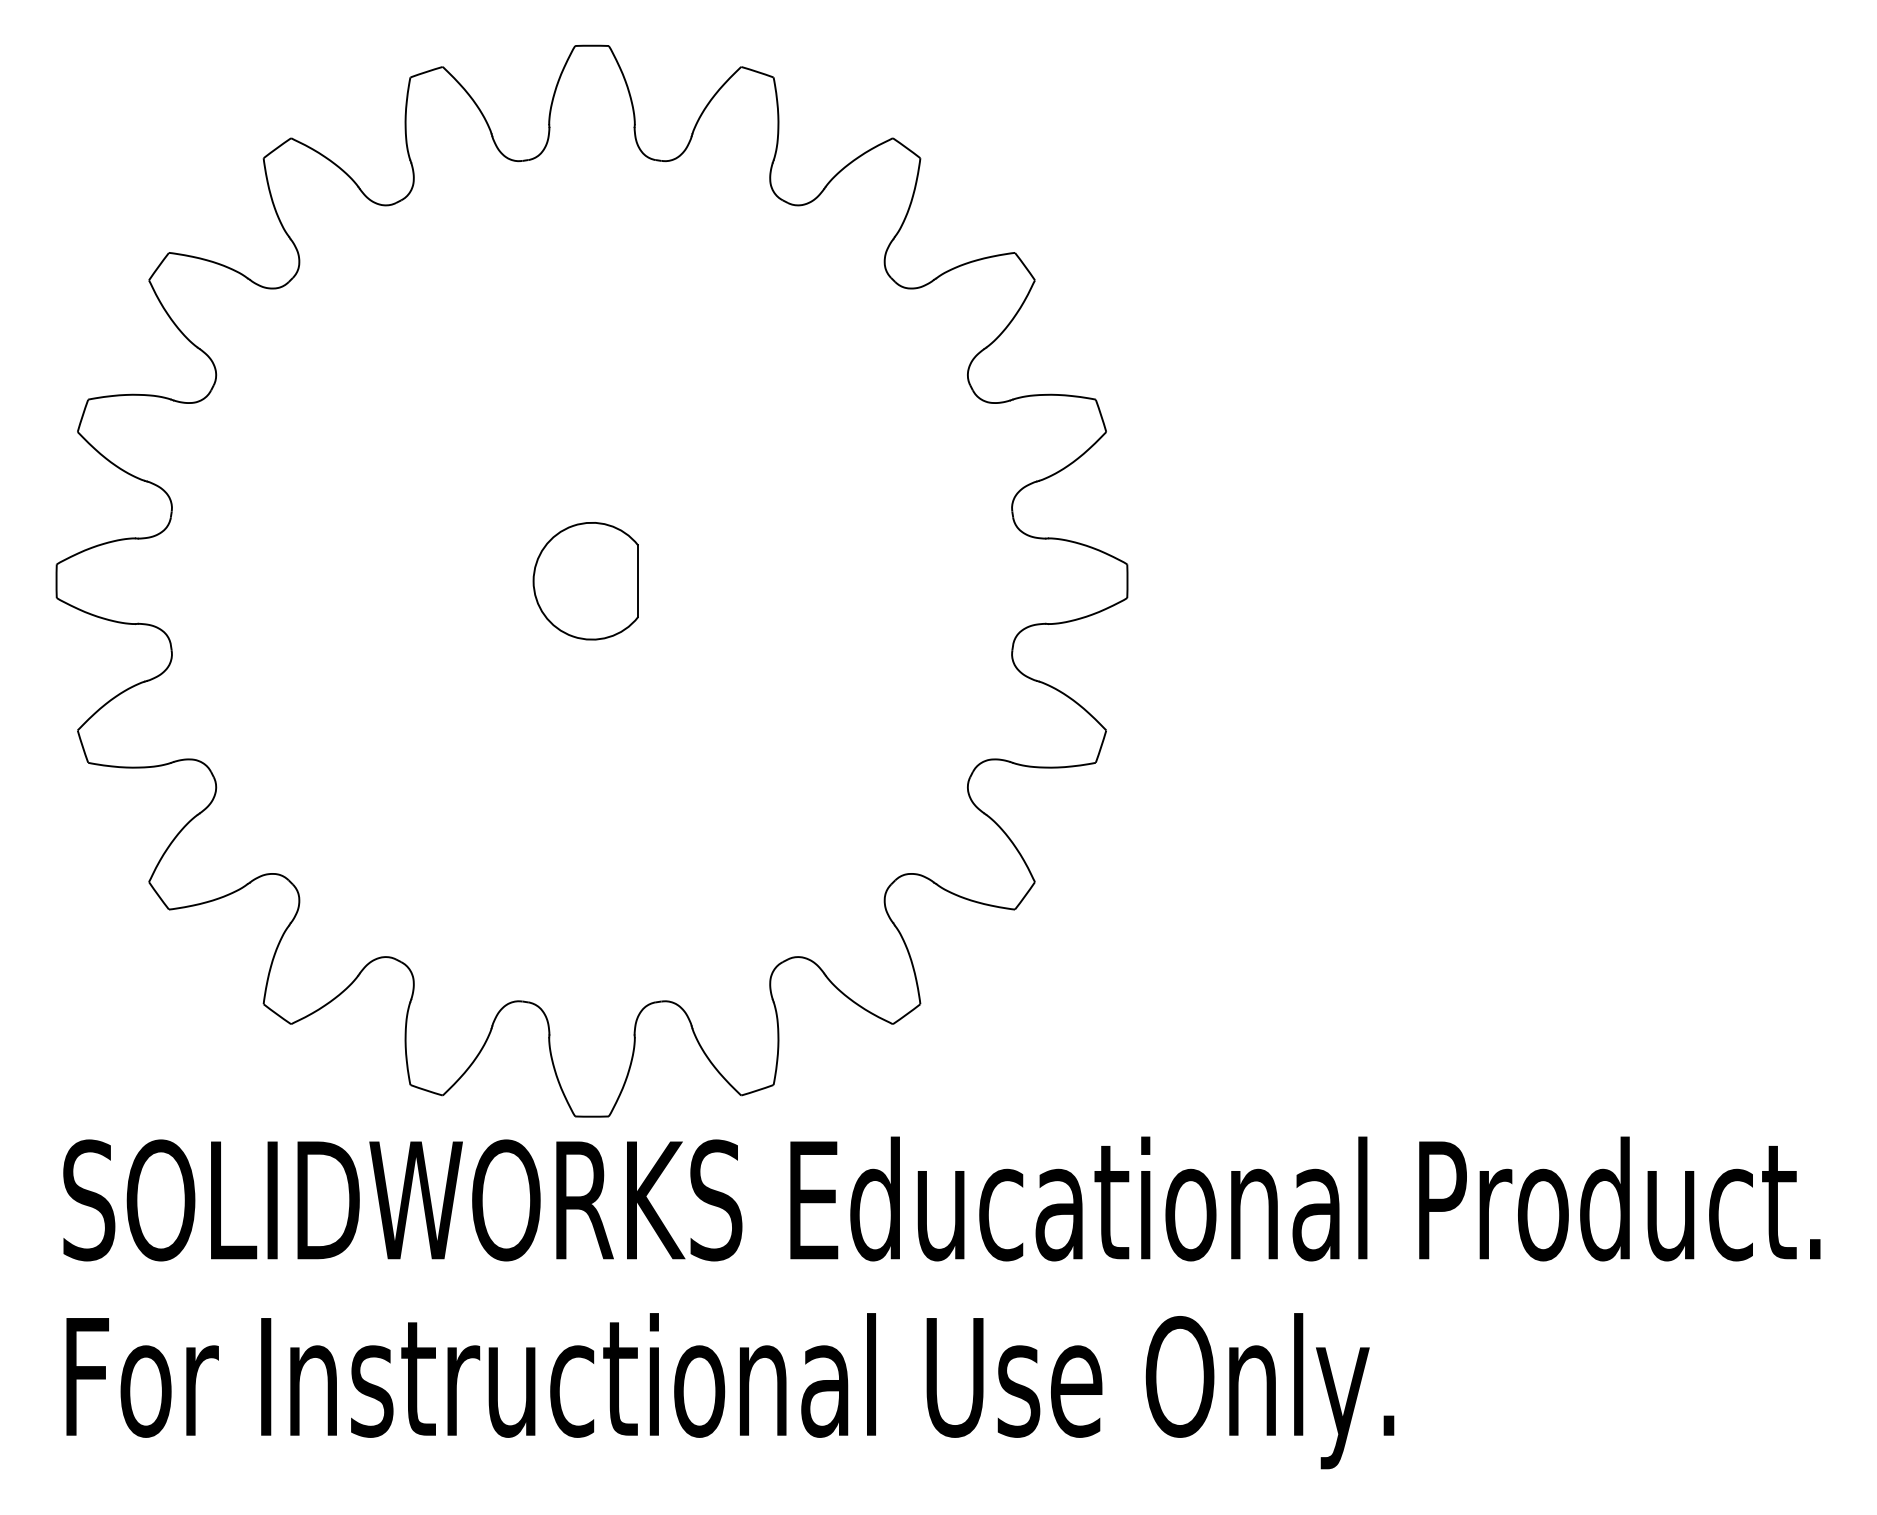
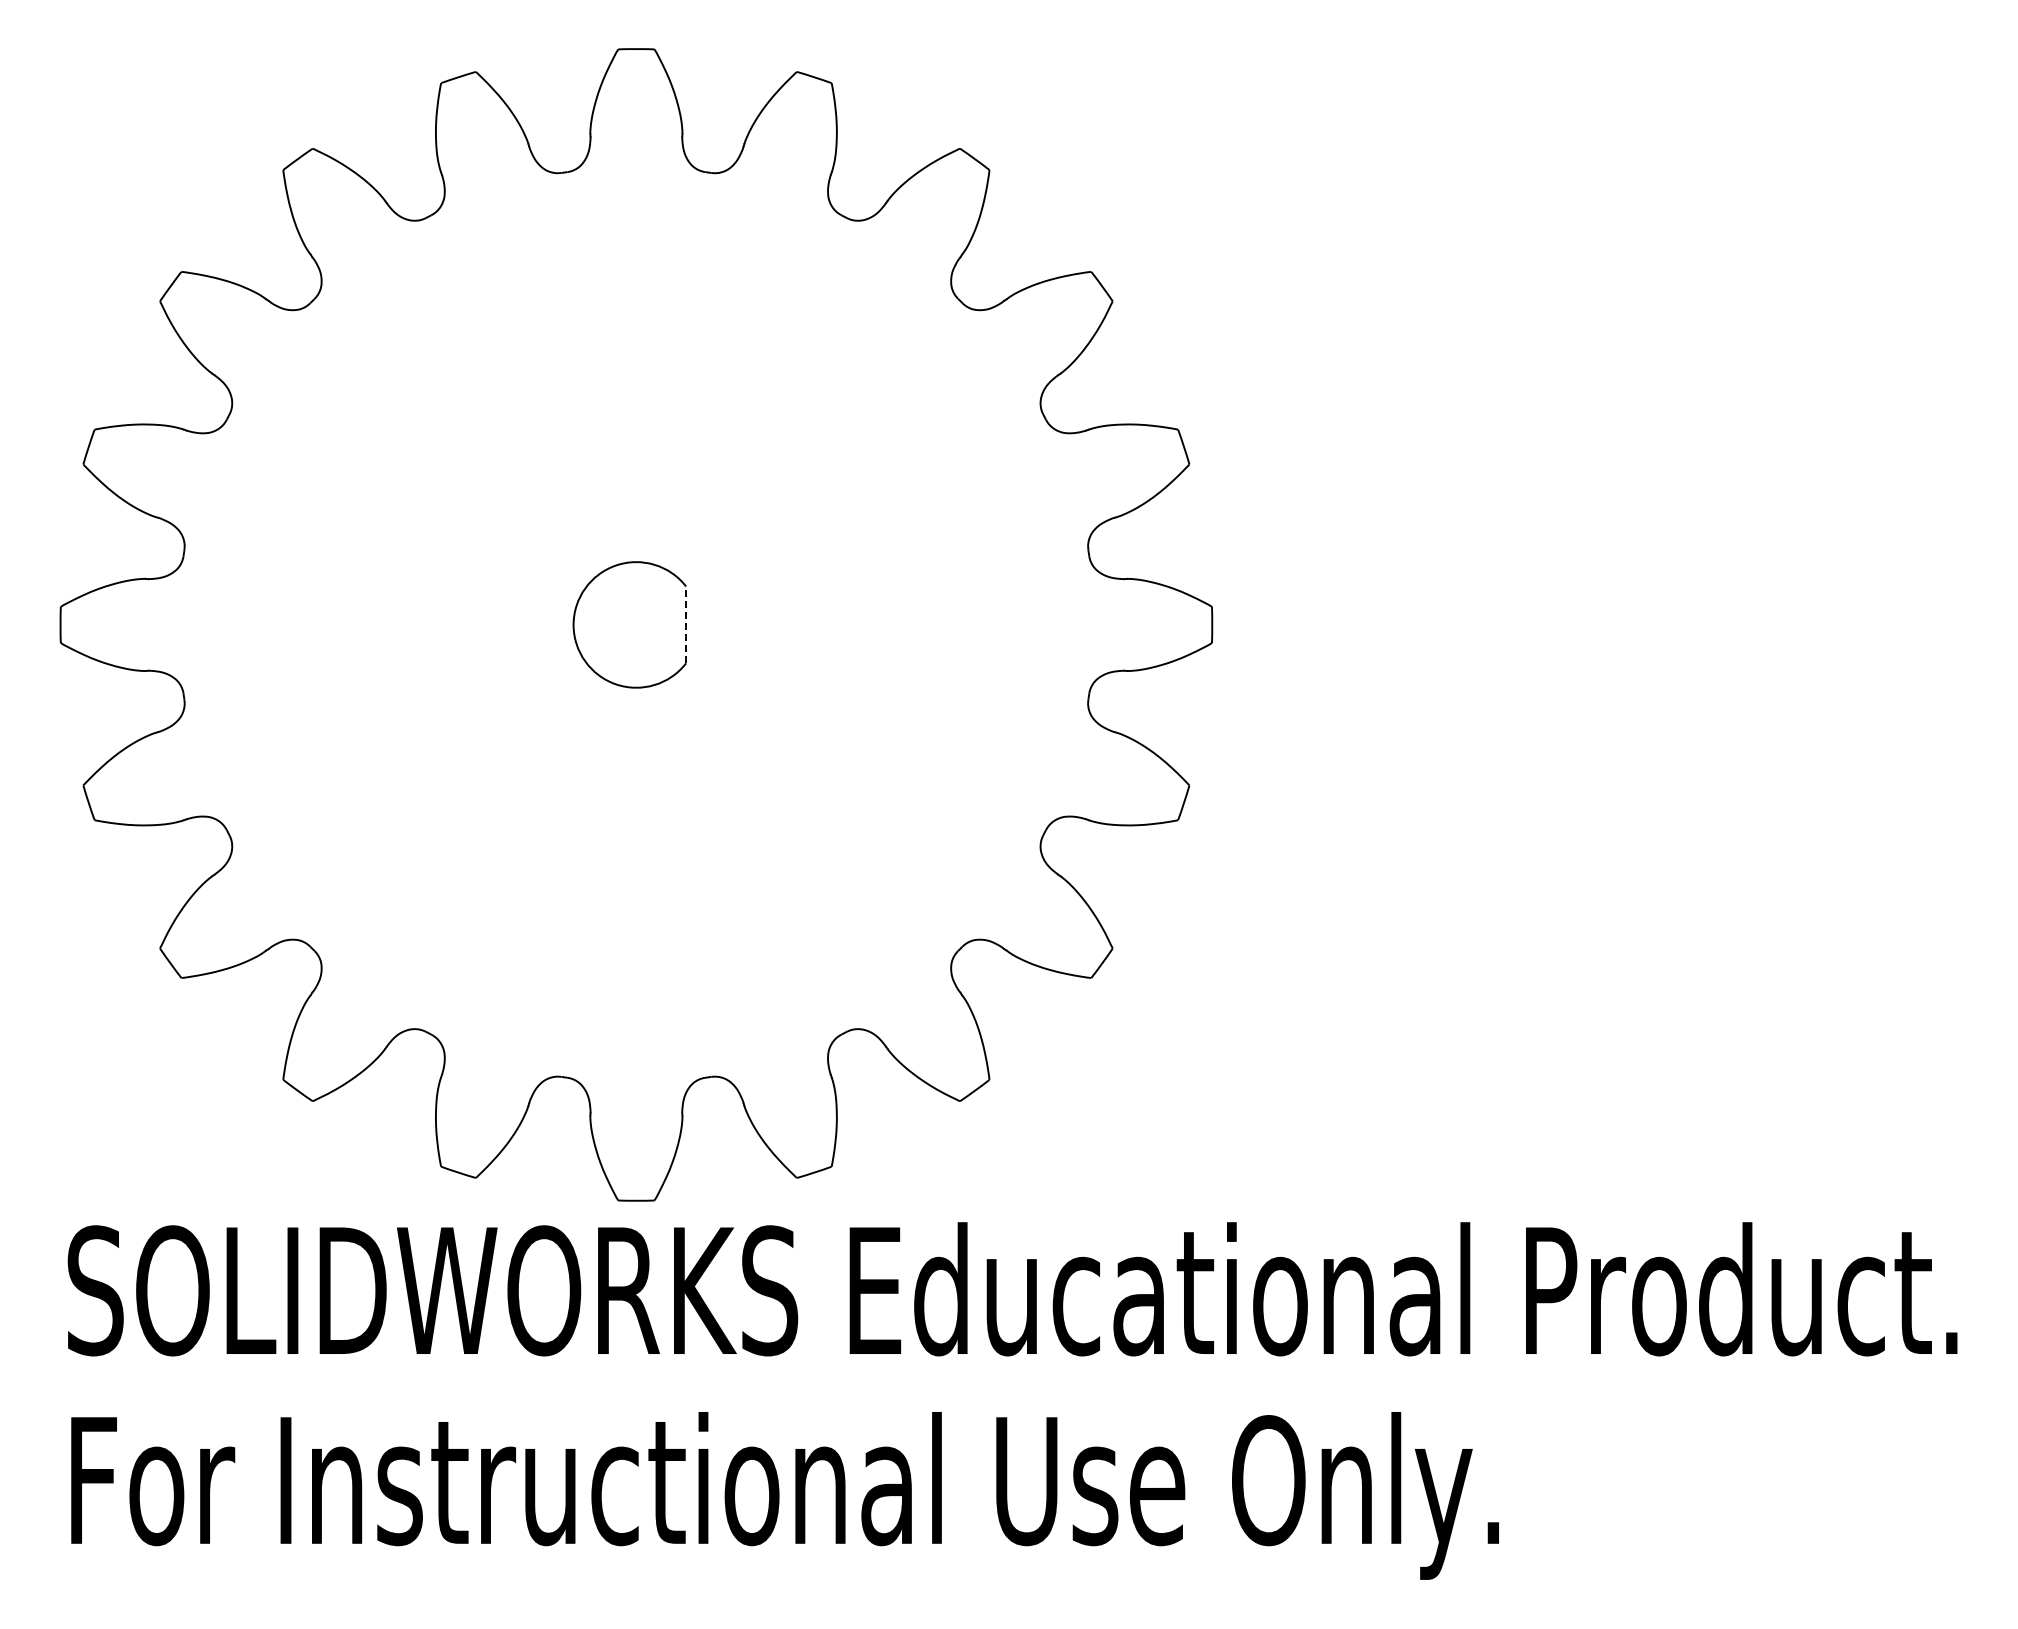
line: (638, 580) -> (686, 624), solid -> dashed

